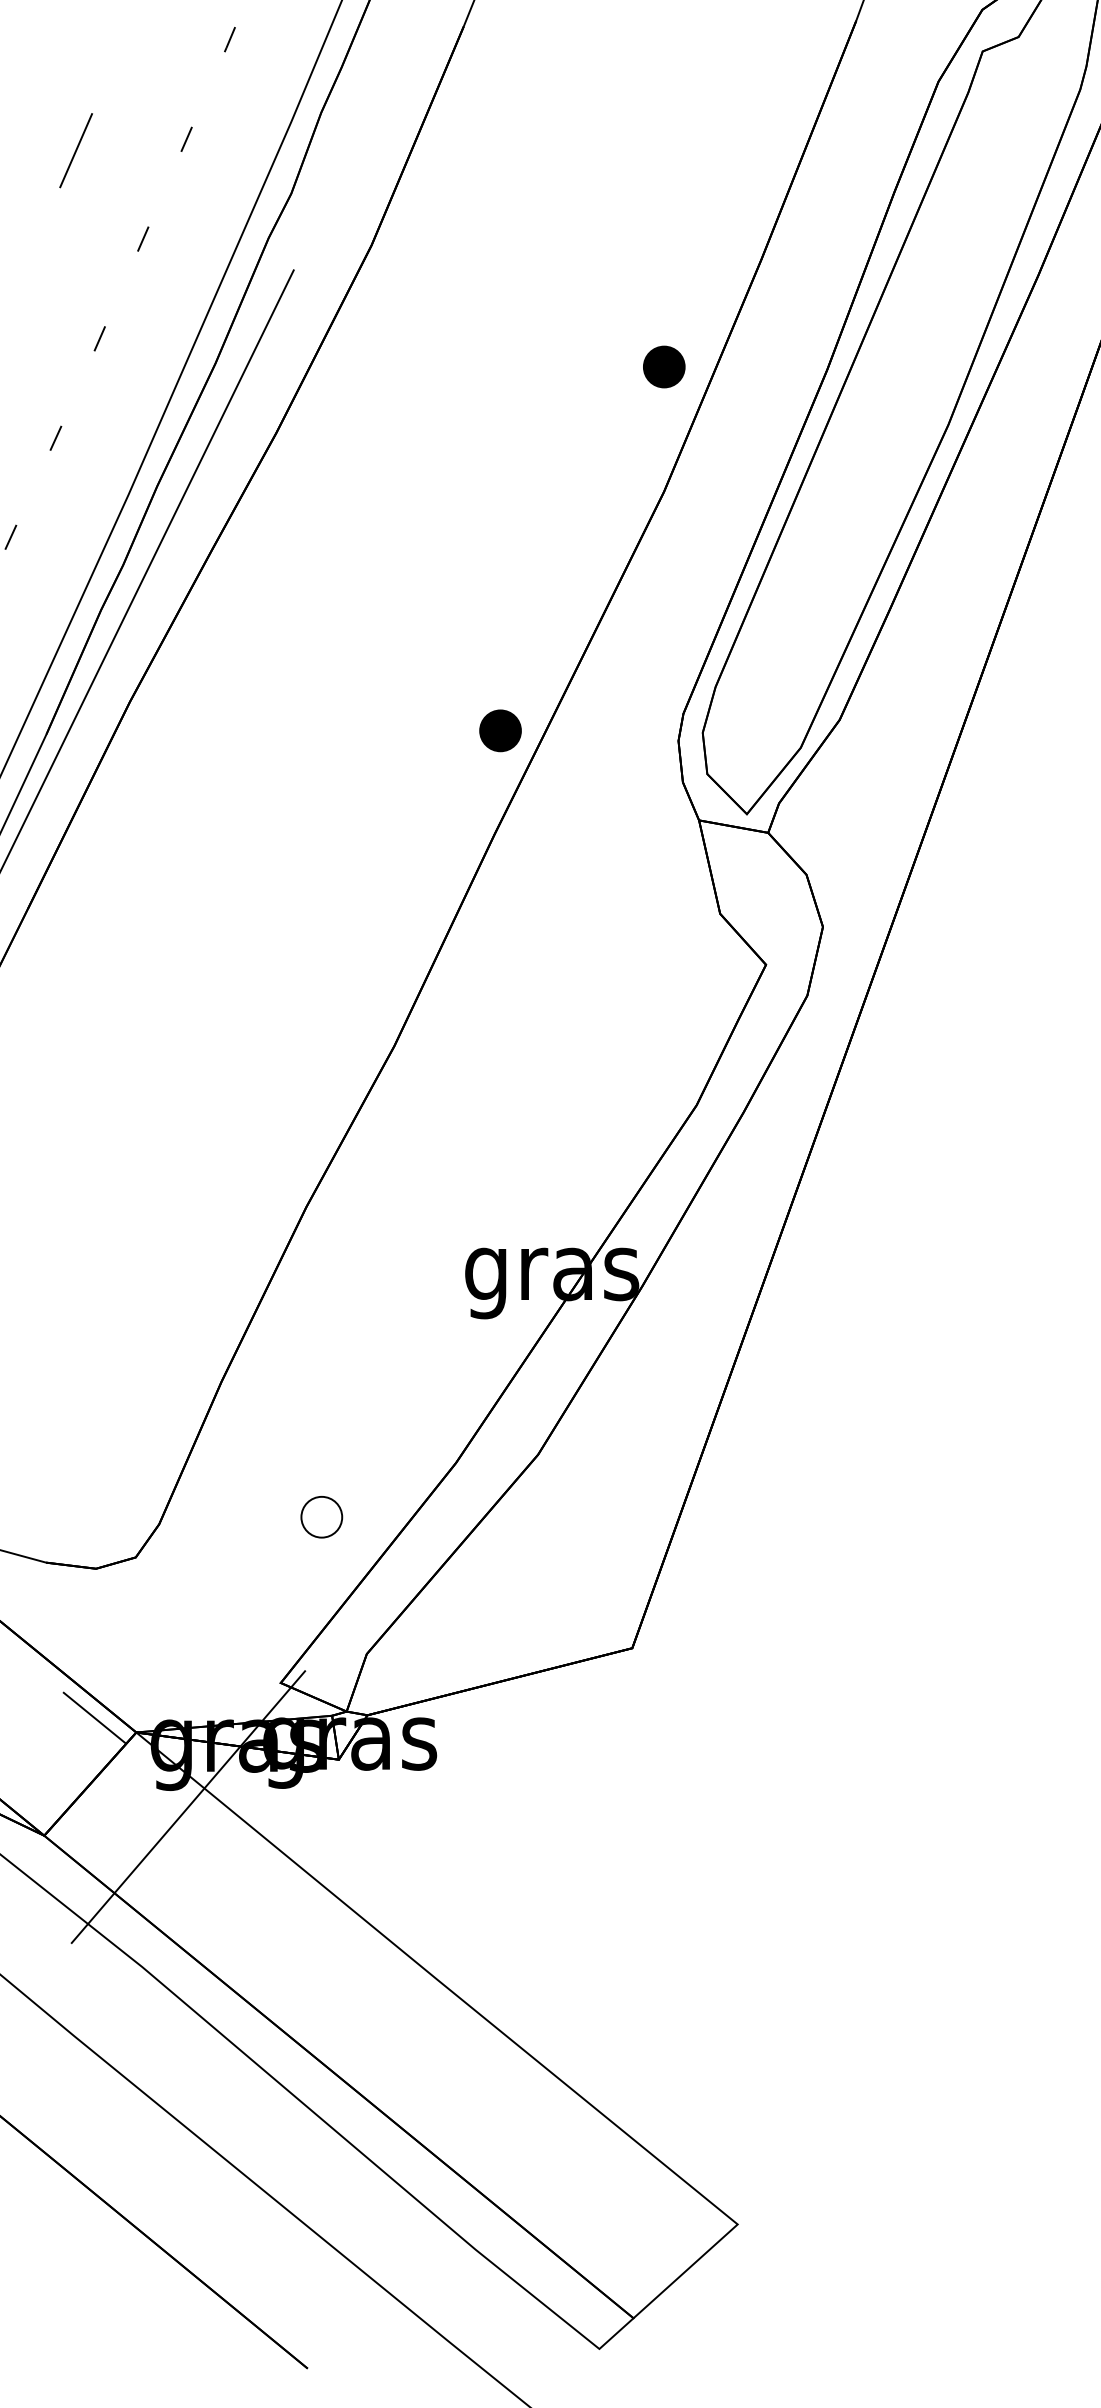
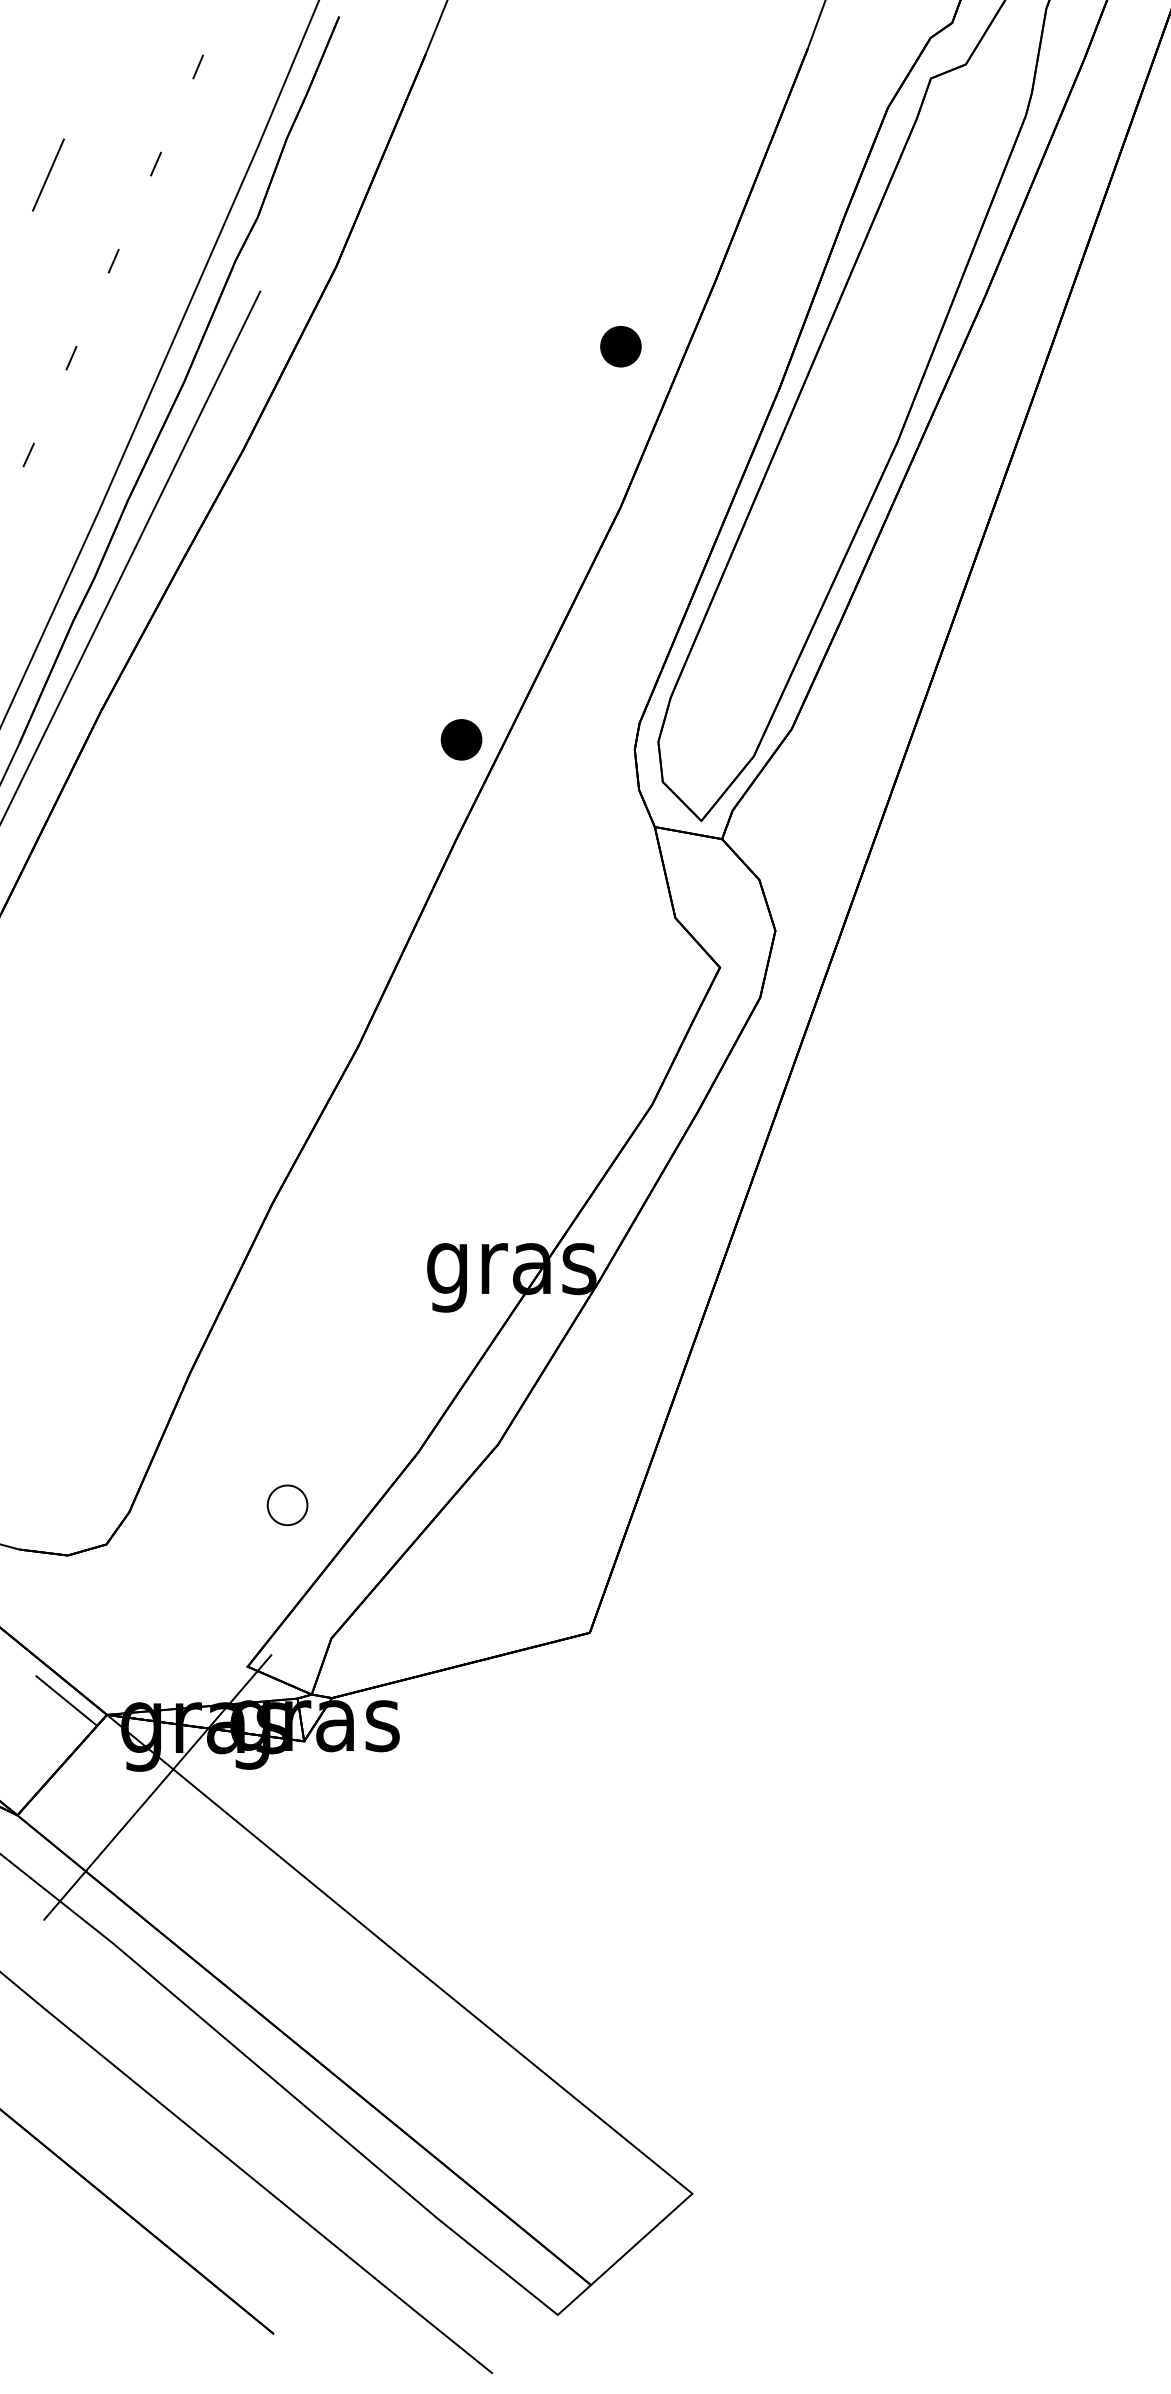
part: (663, 366) -> (620, 346), moved

